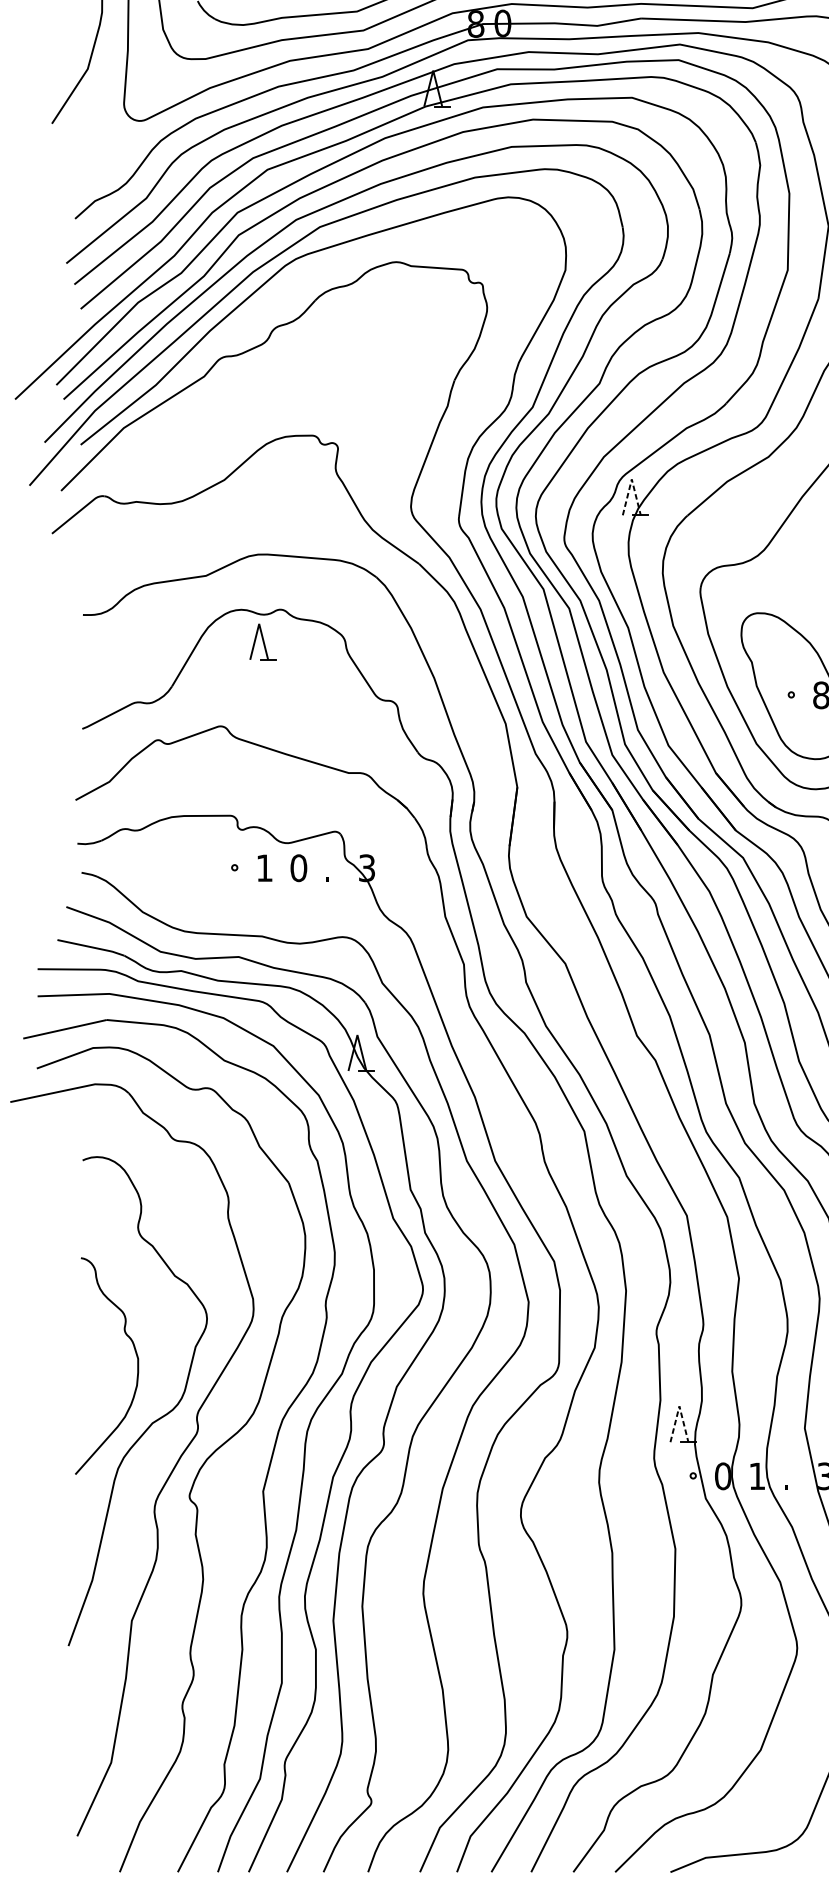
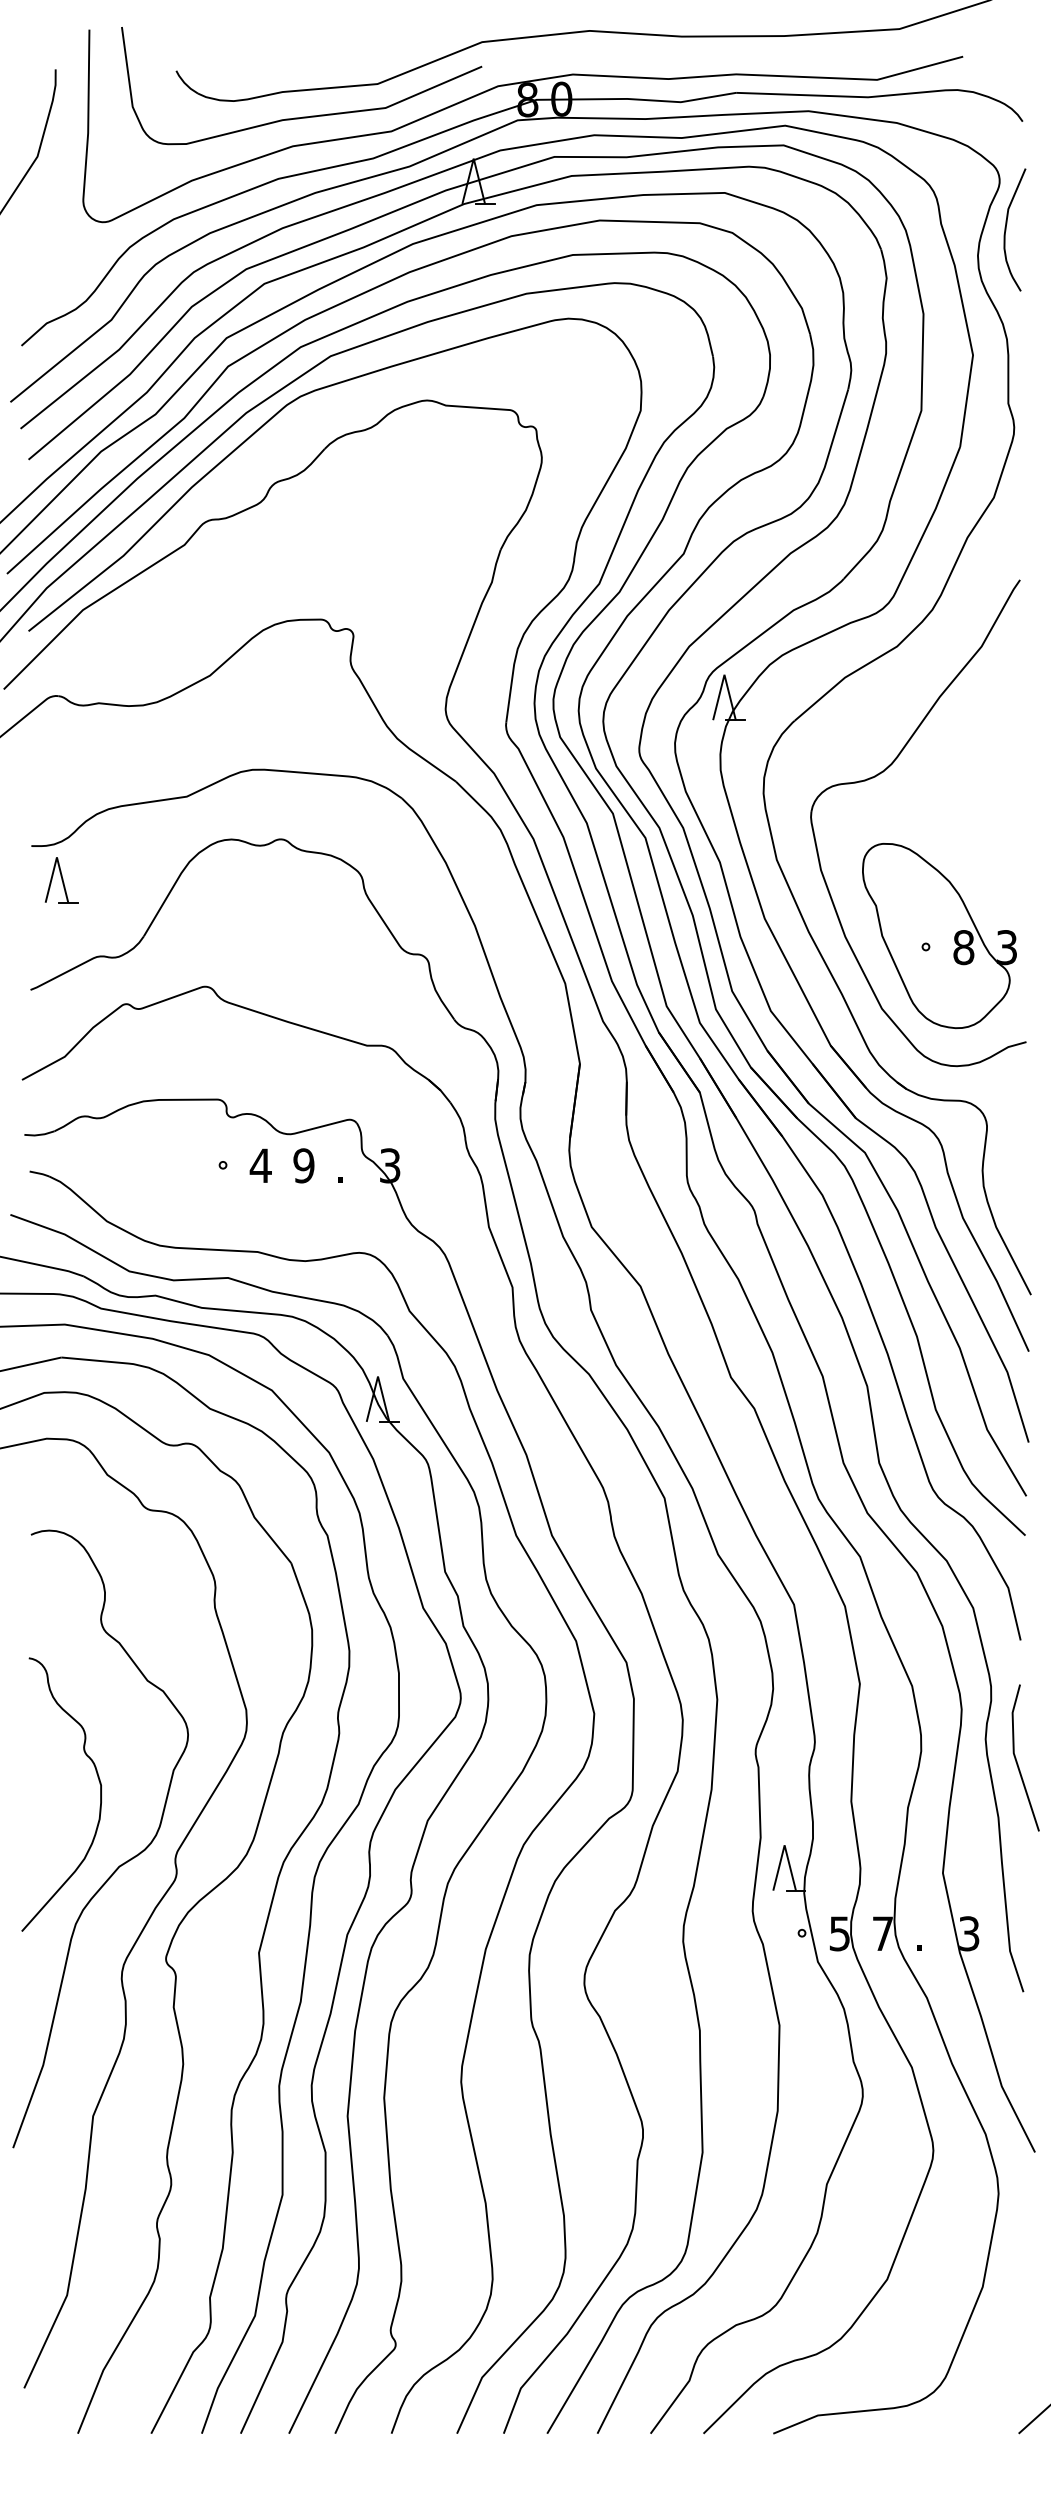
line: (631, 479) -> (724, 674), dashed -> solid
part: (262, 642) -> (61, 880), moved
text: (264, 867) -> (260, 1165), 1 -> 4
text: (298, 867) -> (303, 1165), 0 -> 9
line: (679, 1406) -> (784, 1845), dashed -> solid
text: (722, 1476) -> (839, 1933), 0 -> 5
text: (756, 1476) -> (882, 1933), 1 -> 7

